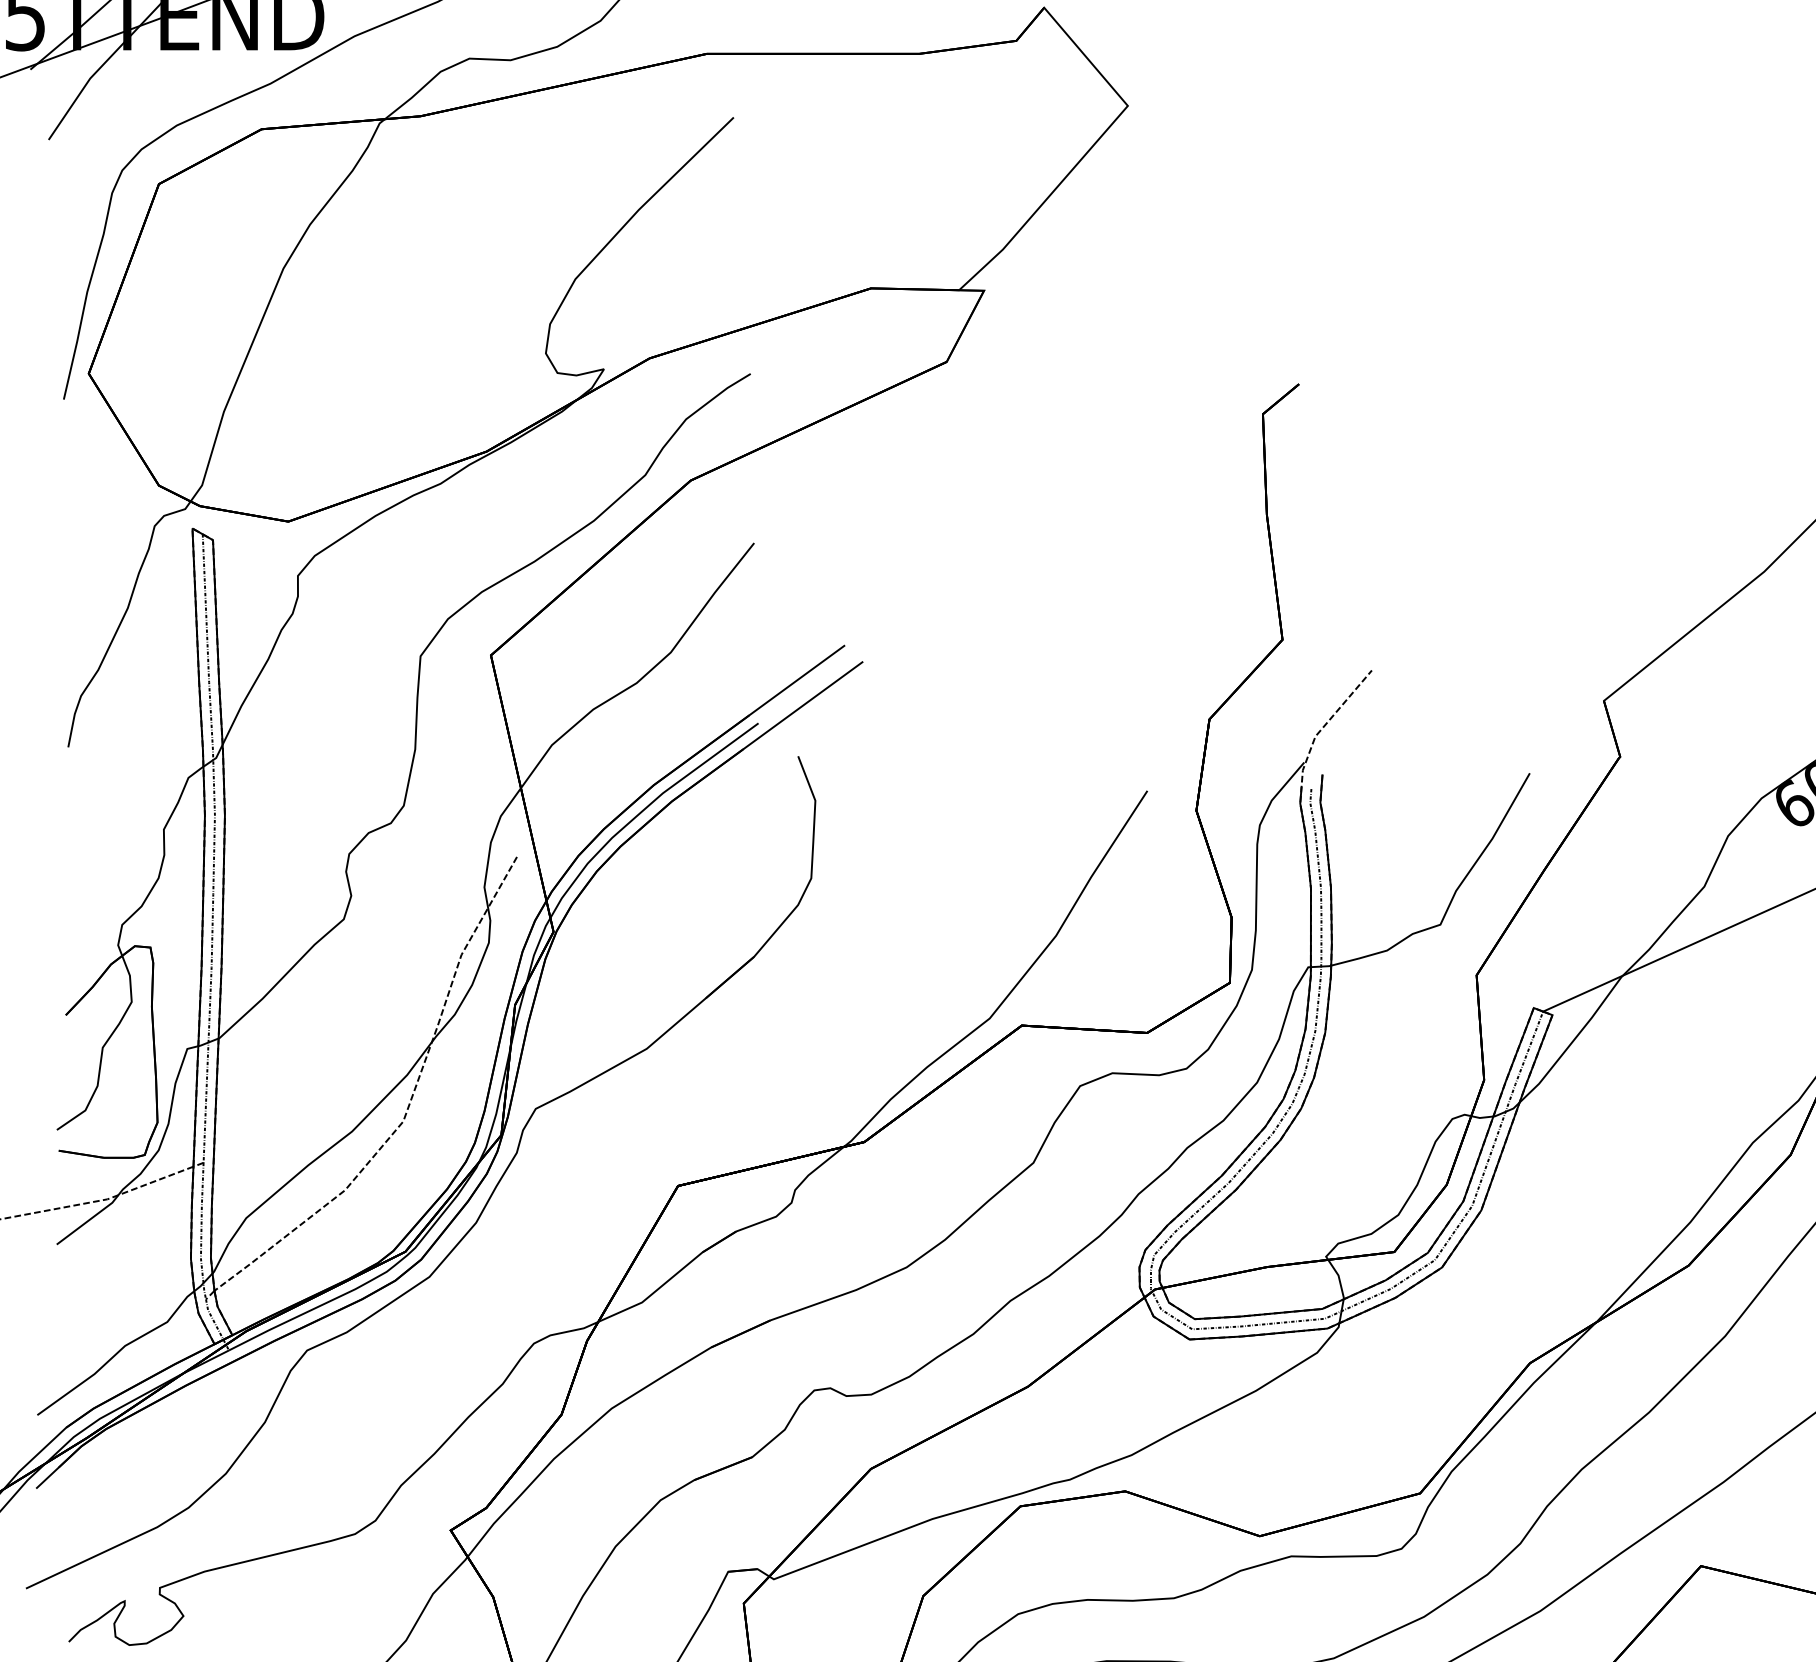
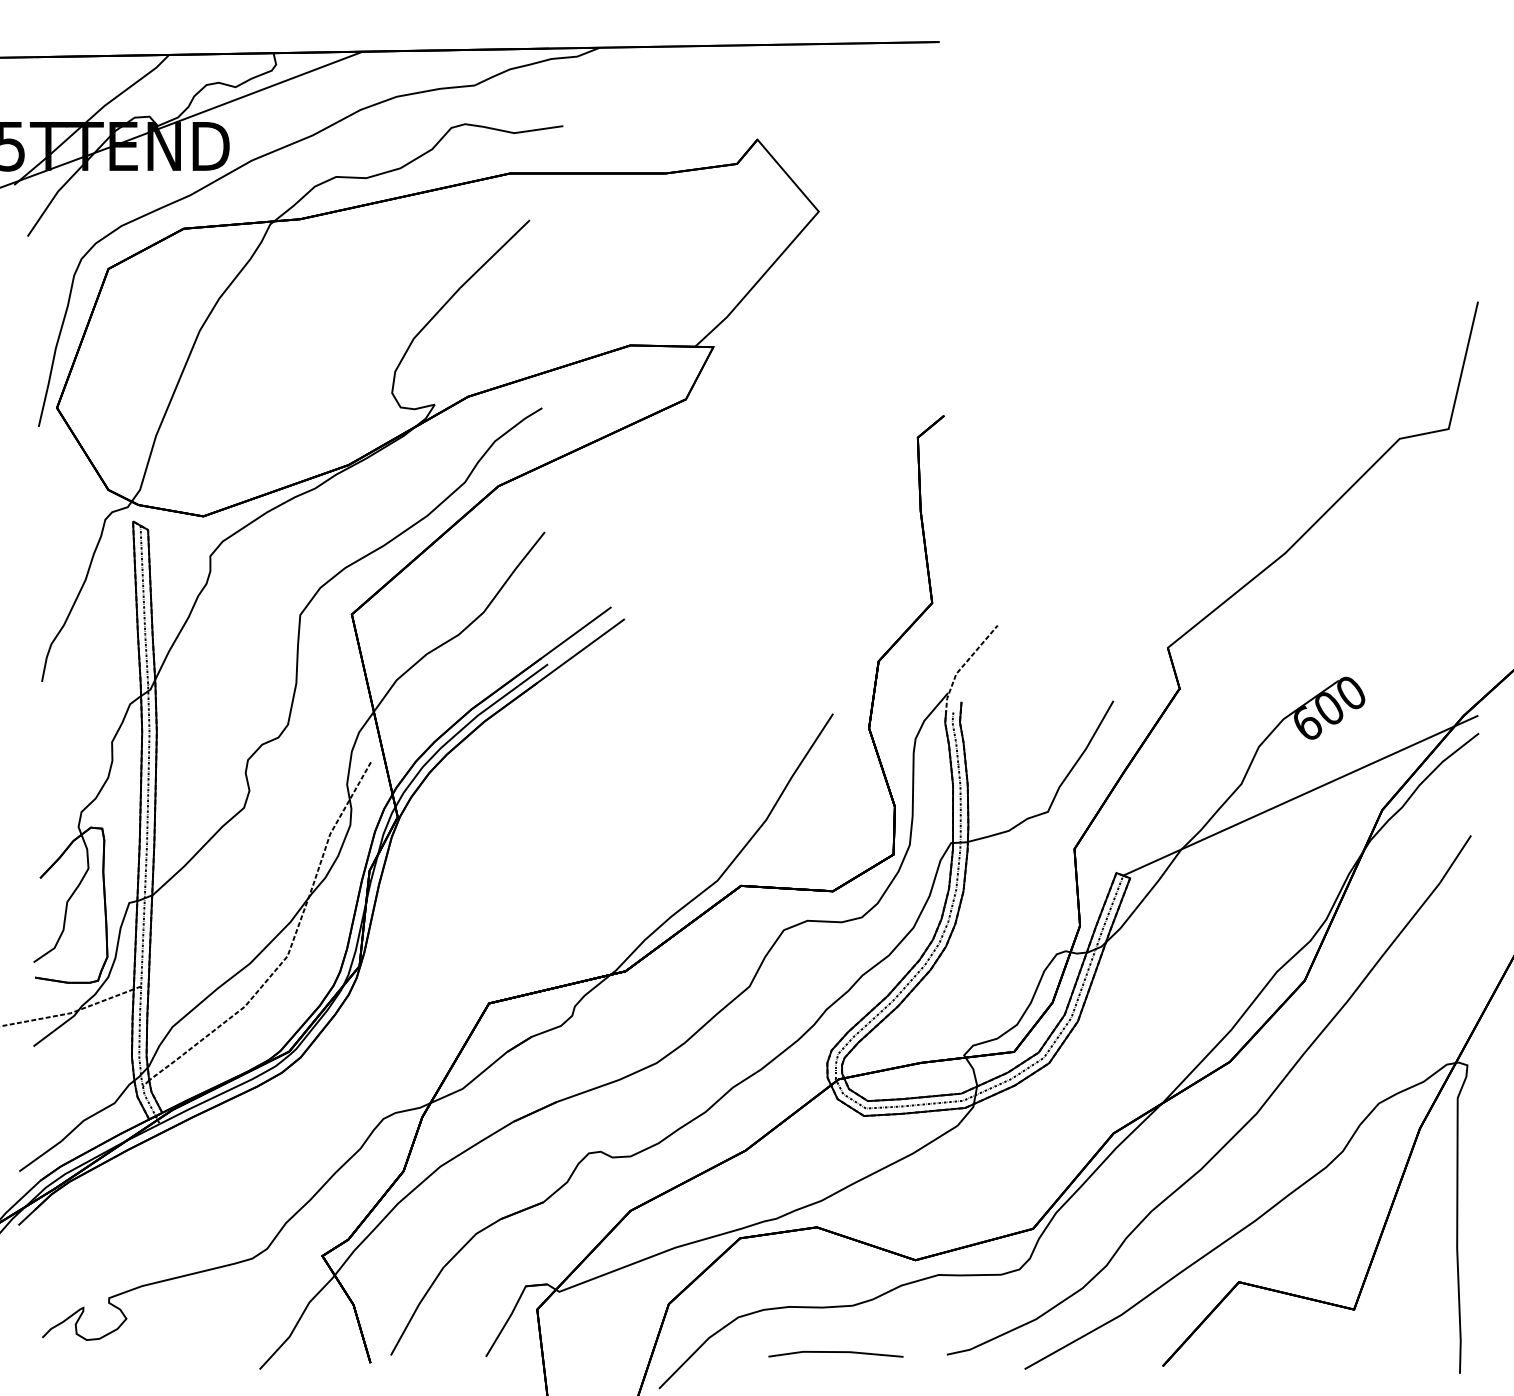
part: (484, 1203) -> (347, 1016), removed

